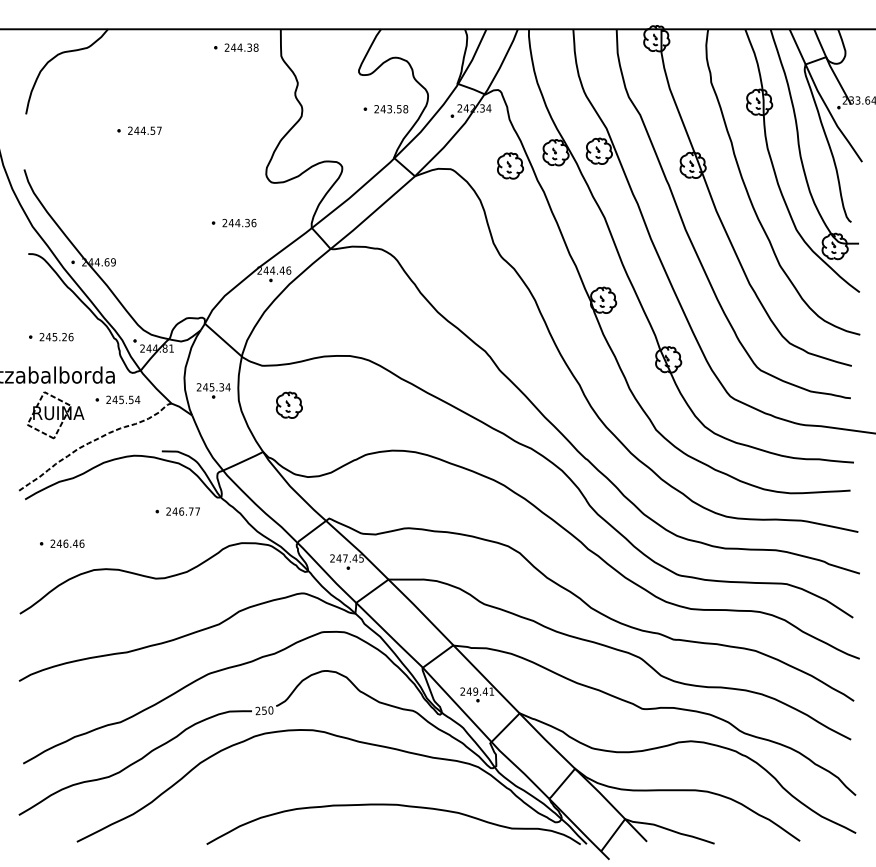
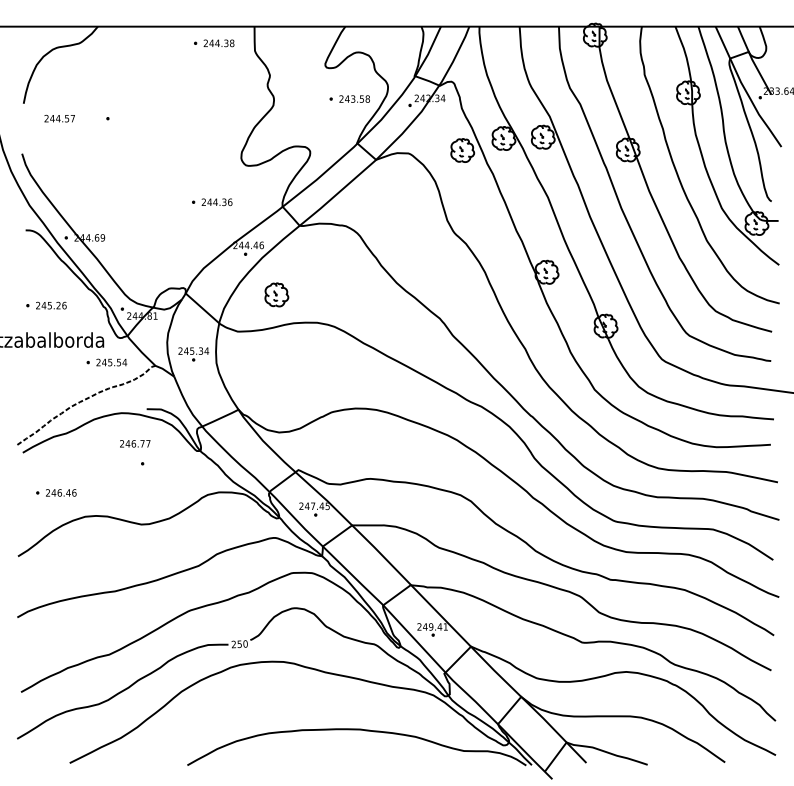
text: (144, 130) -> (59, 118), moved
part: (288, 404) -> (276, 294), moved
part: (55, 415) -> (50, 376), removed
text: (182, 511) -> (134, 443), moved

